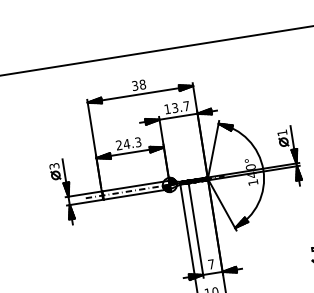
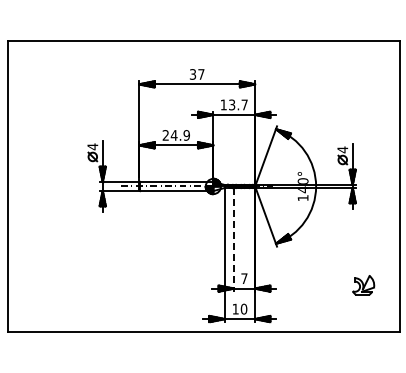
text: (142, 84) -> (201, 74), 38 -> 37
text: (282, 132) -> (342, 149), 1 -> 4
text: (138, 142) -> (186, 135), 24.3 -> 24.9
text: (54, 165) -> (92, 146), 3 -> 4
line: (195, 230) -> (233, 239), solid -> dashed

